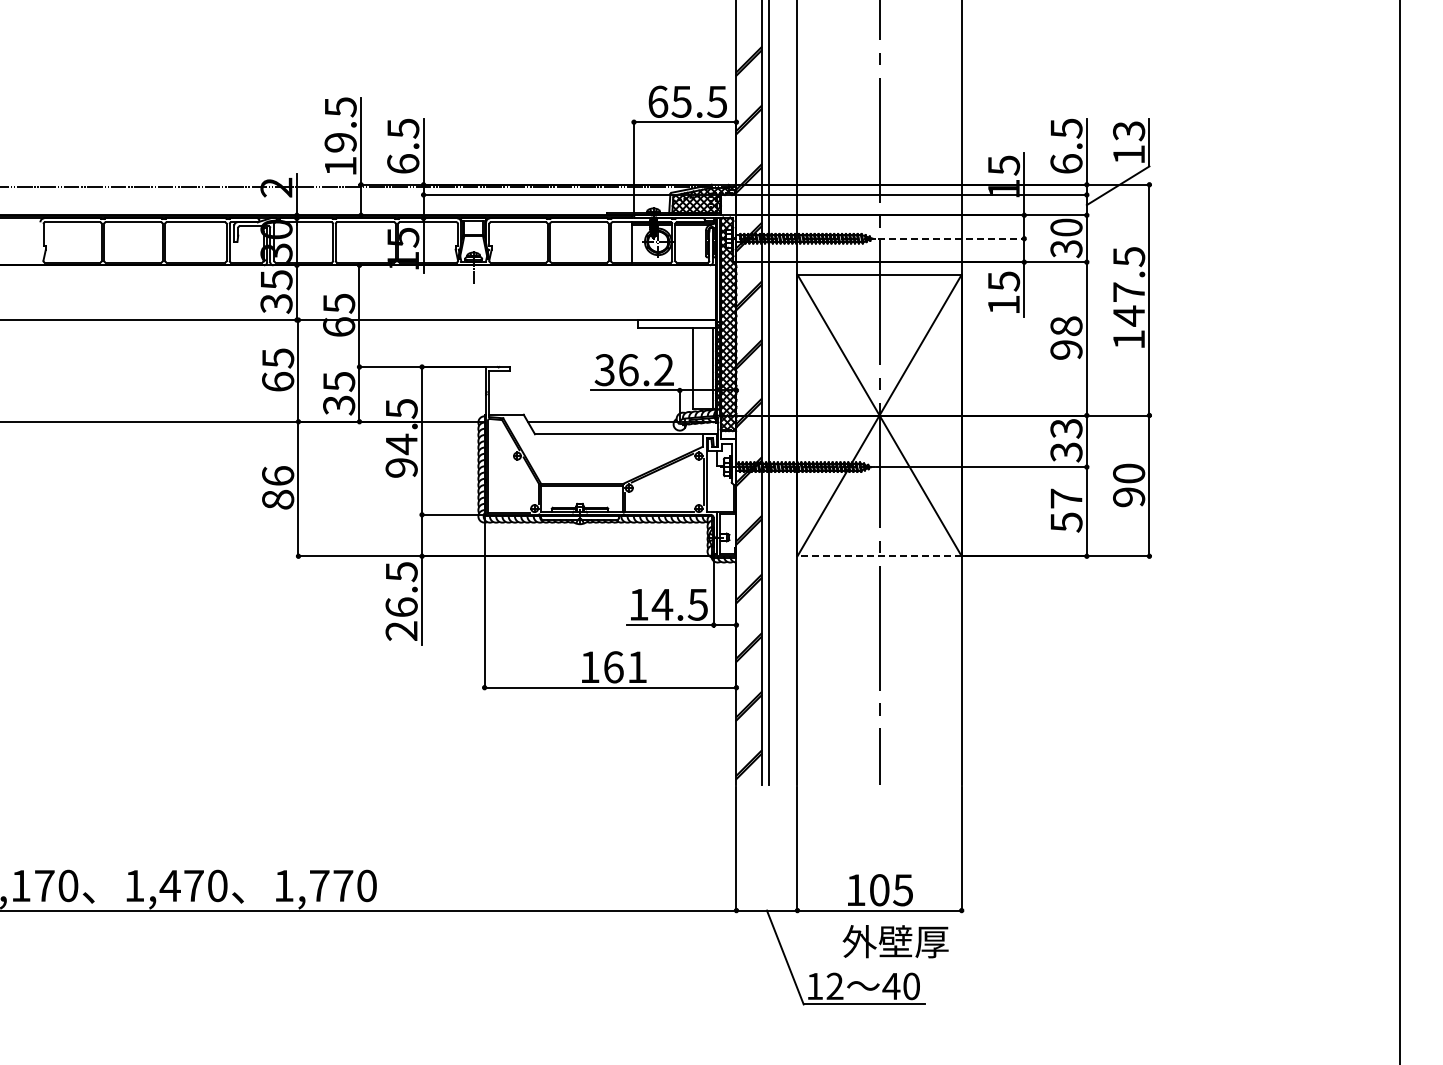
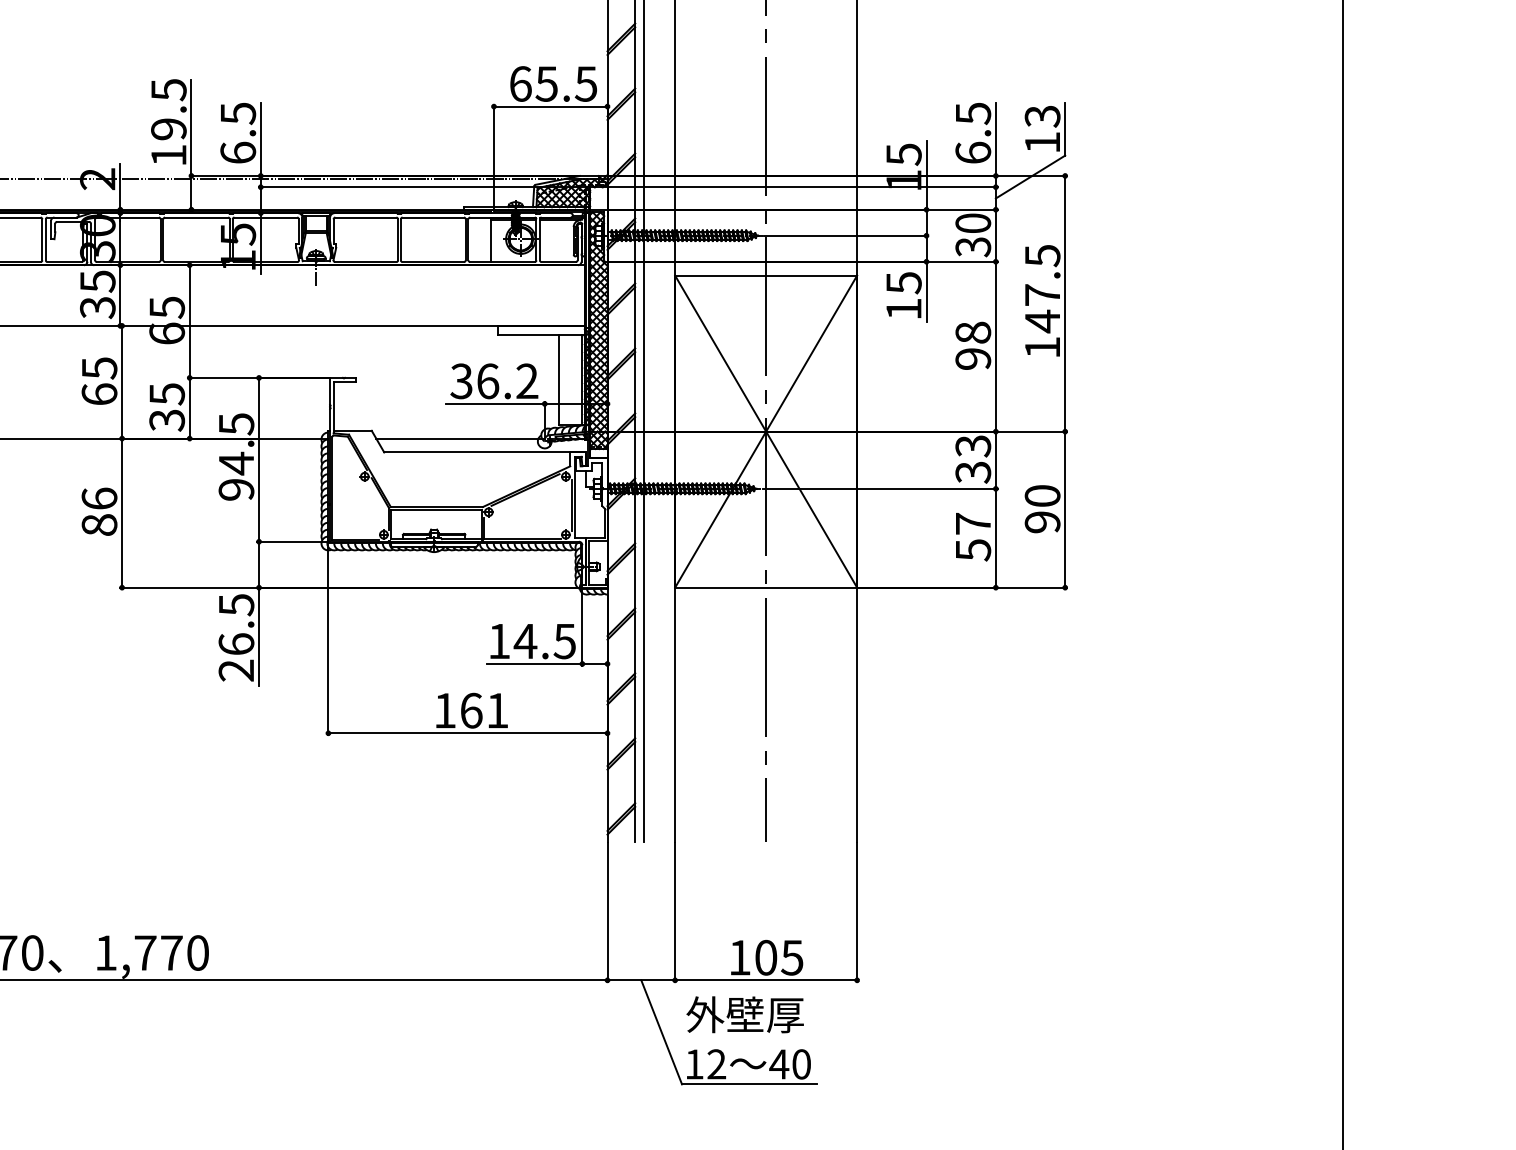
line: (951, 238) -> (845, 235), dashed -> solid
line: (879, 556) -> (766, 587), dashed -> solid
text: (895, 941) -> (744, 1014), moved

